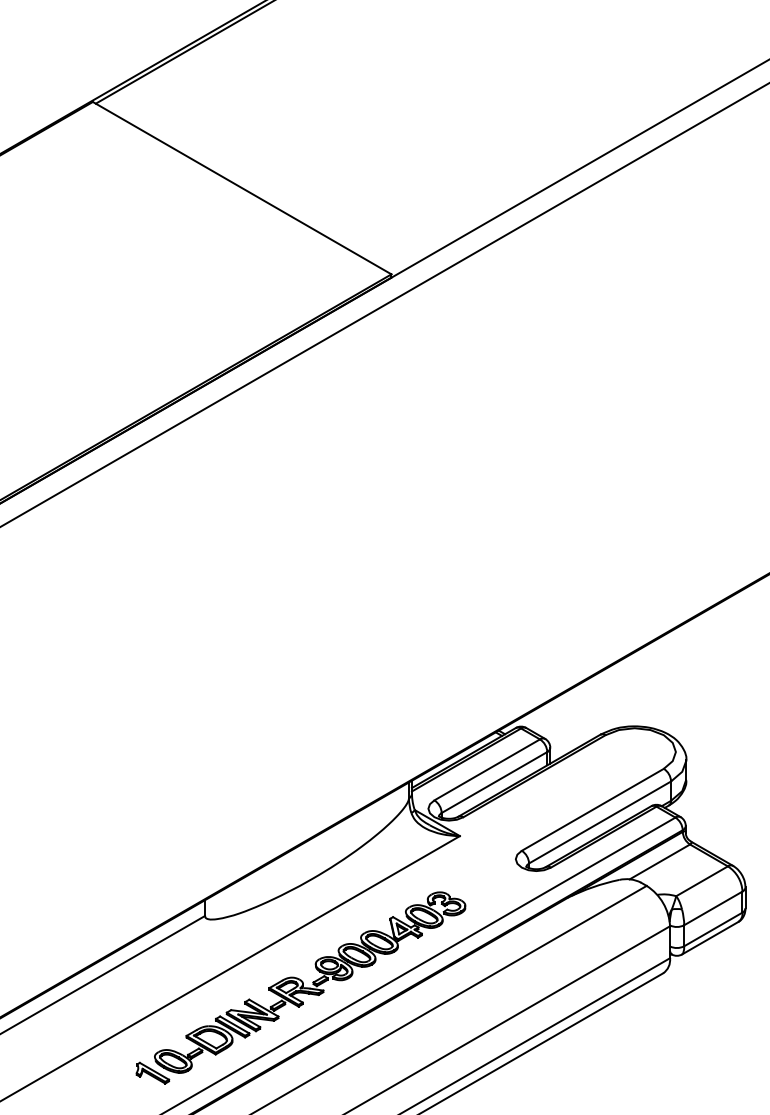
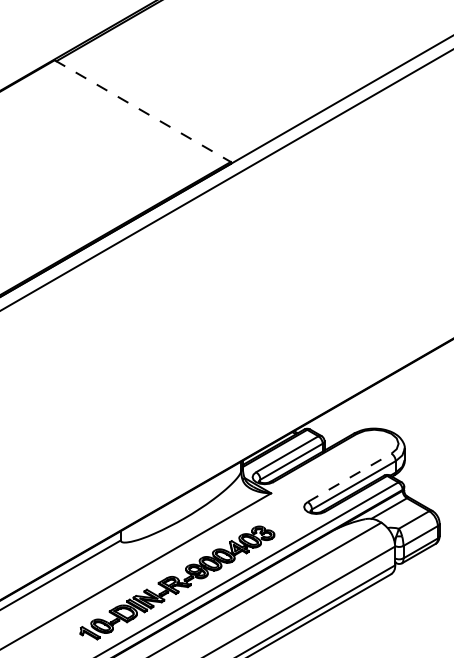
line: (241, 188) -> (142, 111), solid -> dashed
line: (594, 809) -> (350, 477), solid -> dashed

